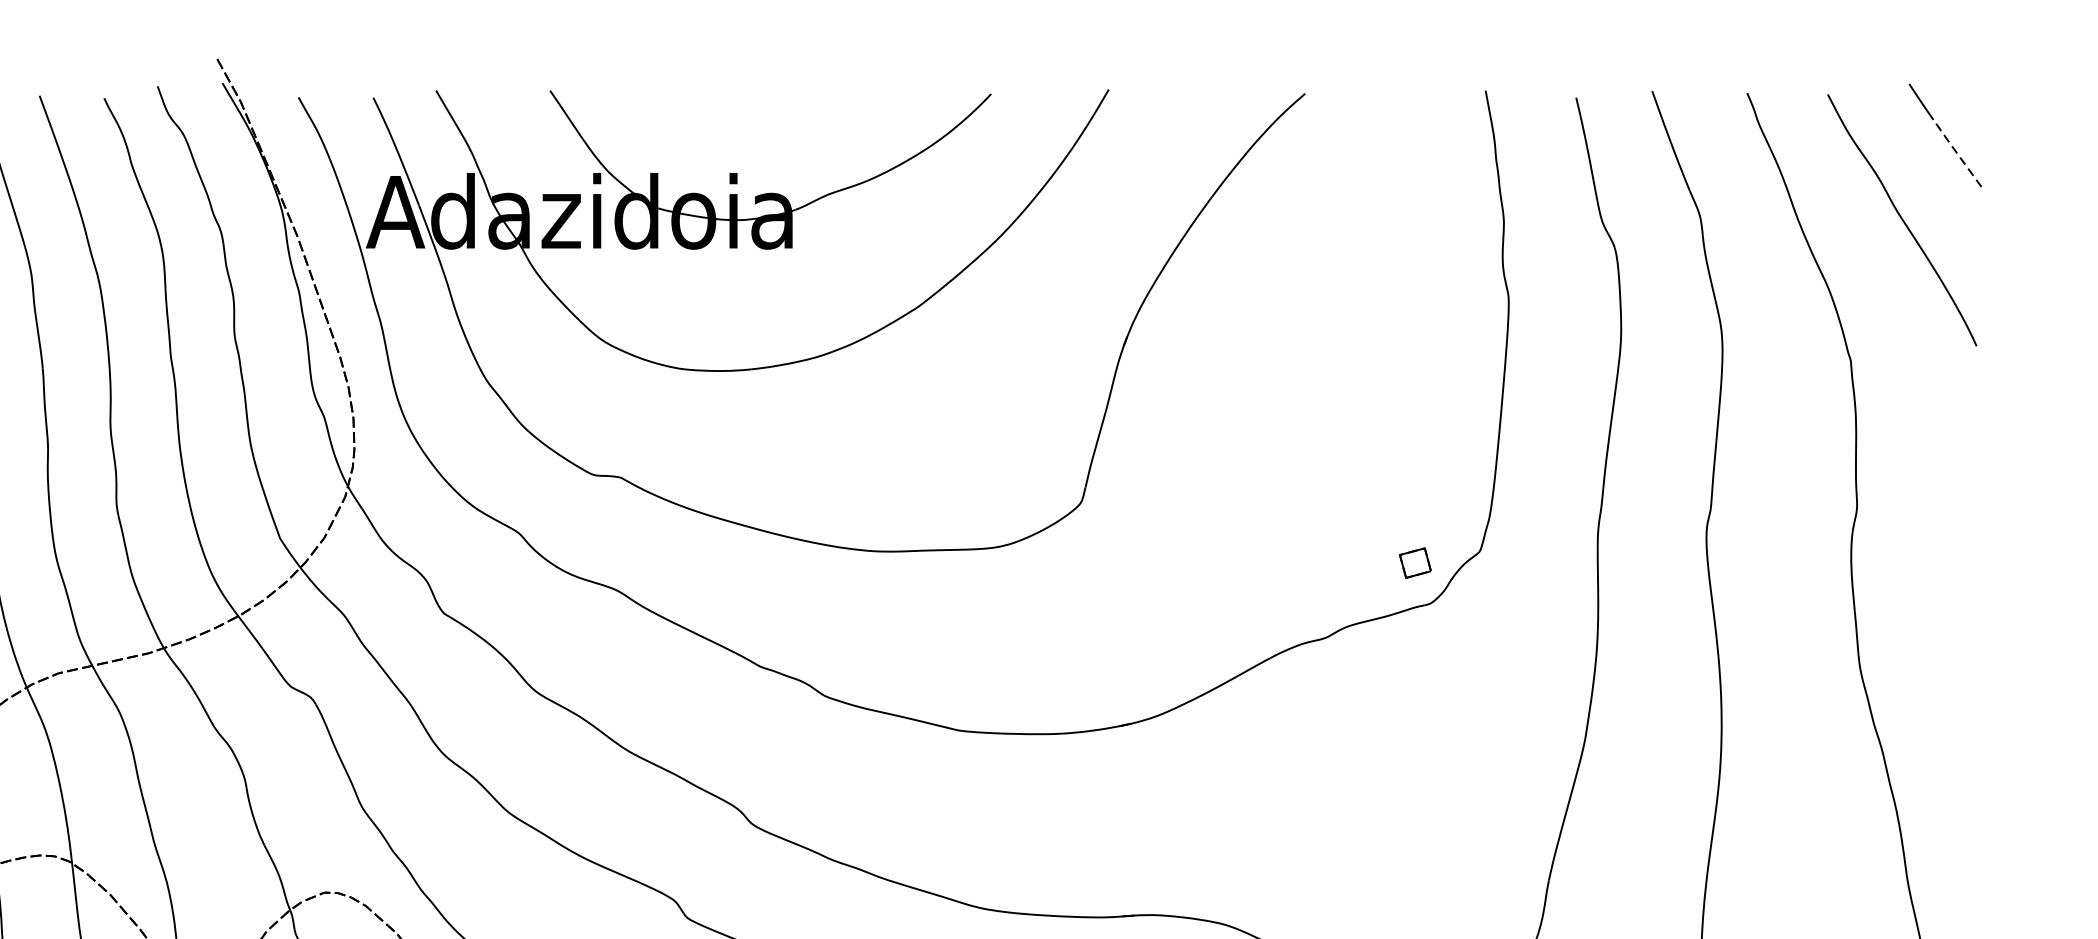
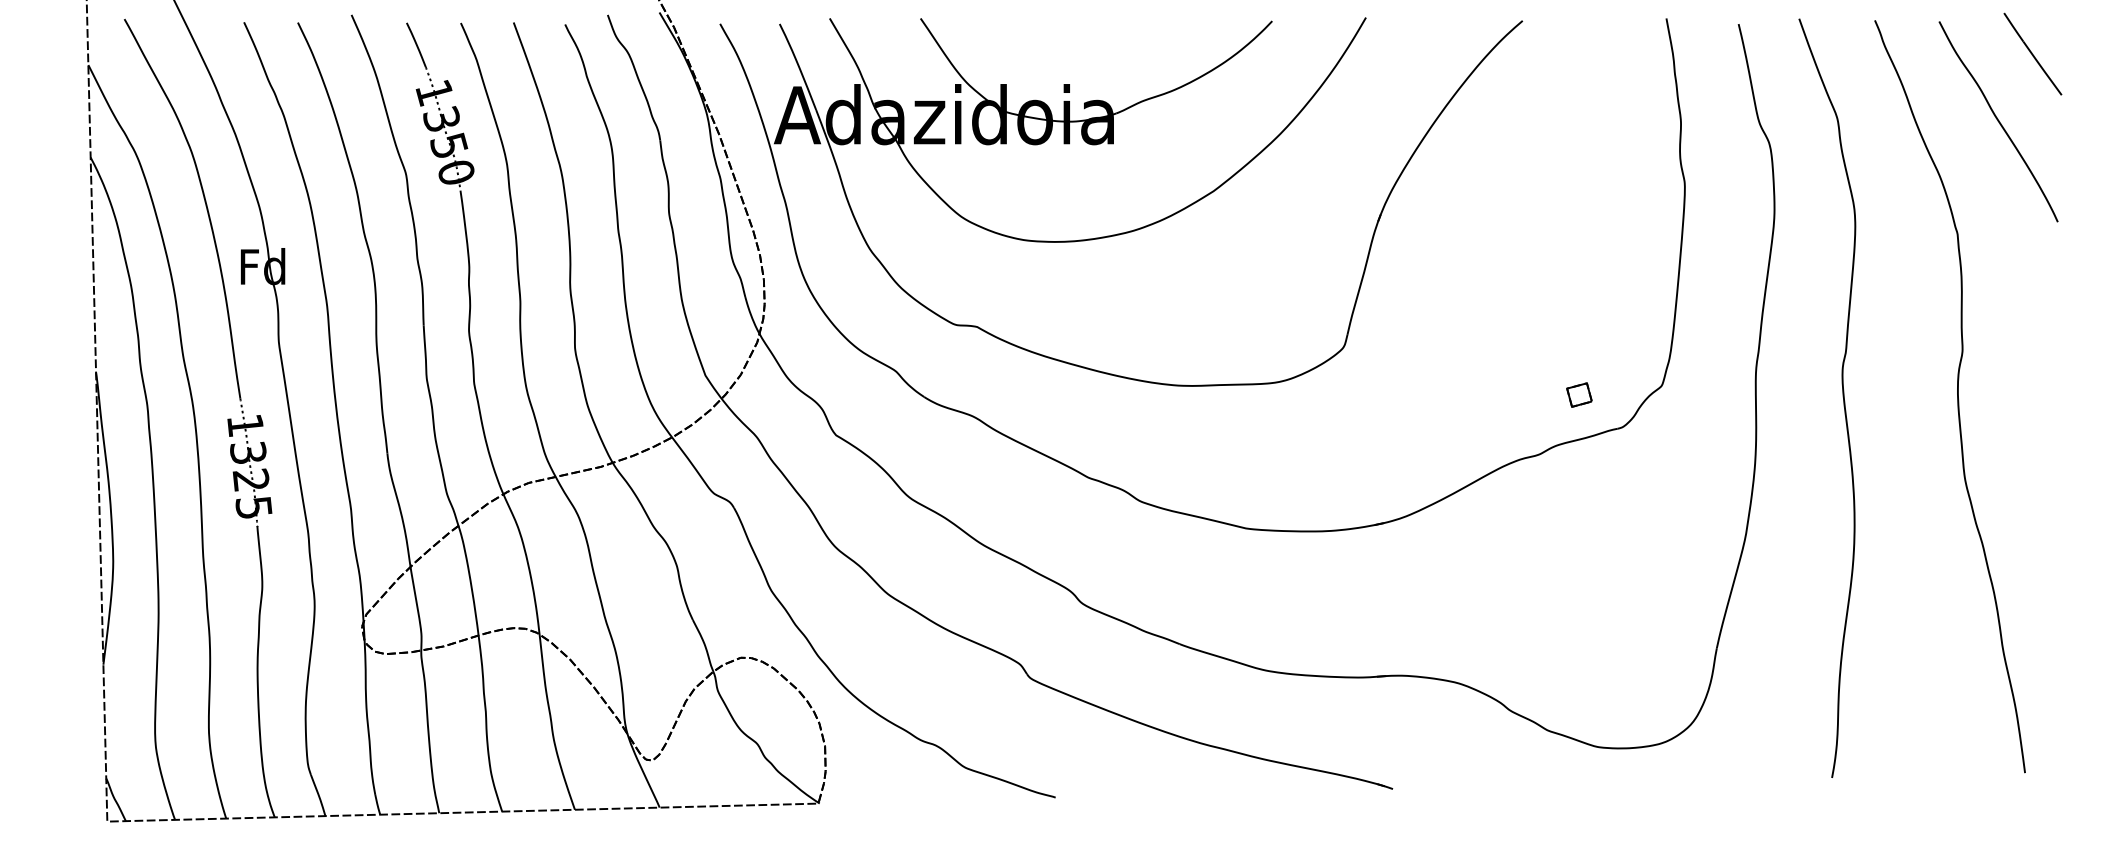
line: (1957, 153) -> (2042, 68), dashed -> solid
part: (1415, 562) -> (1579, 394), moved

